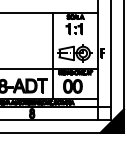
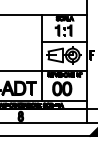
line: (75, 39) -> (64, 41), added

